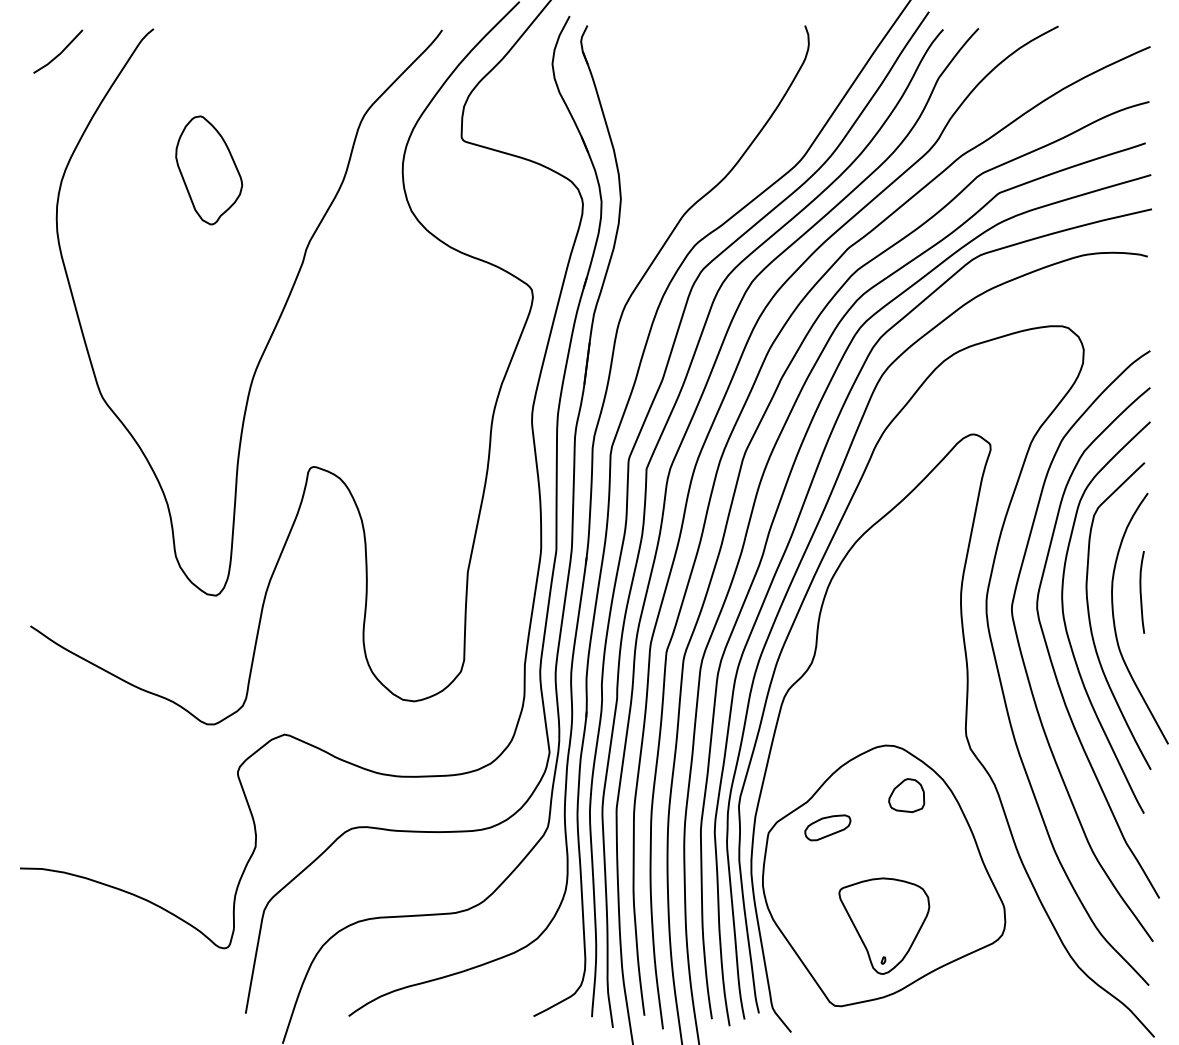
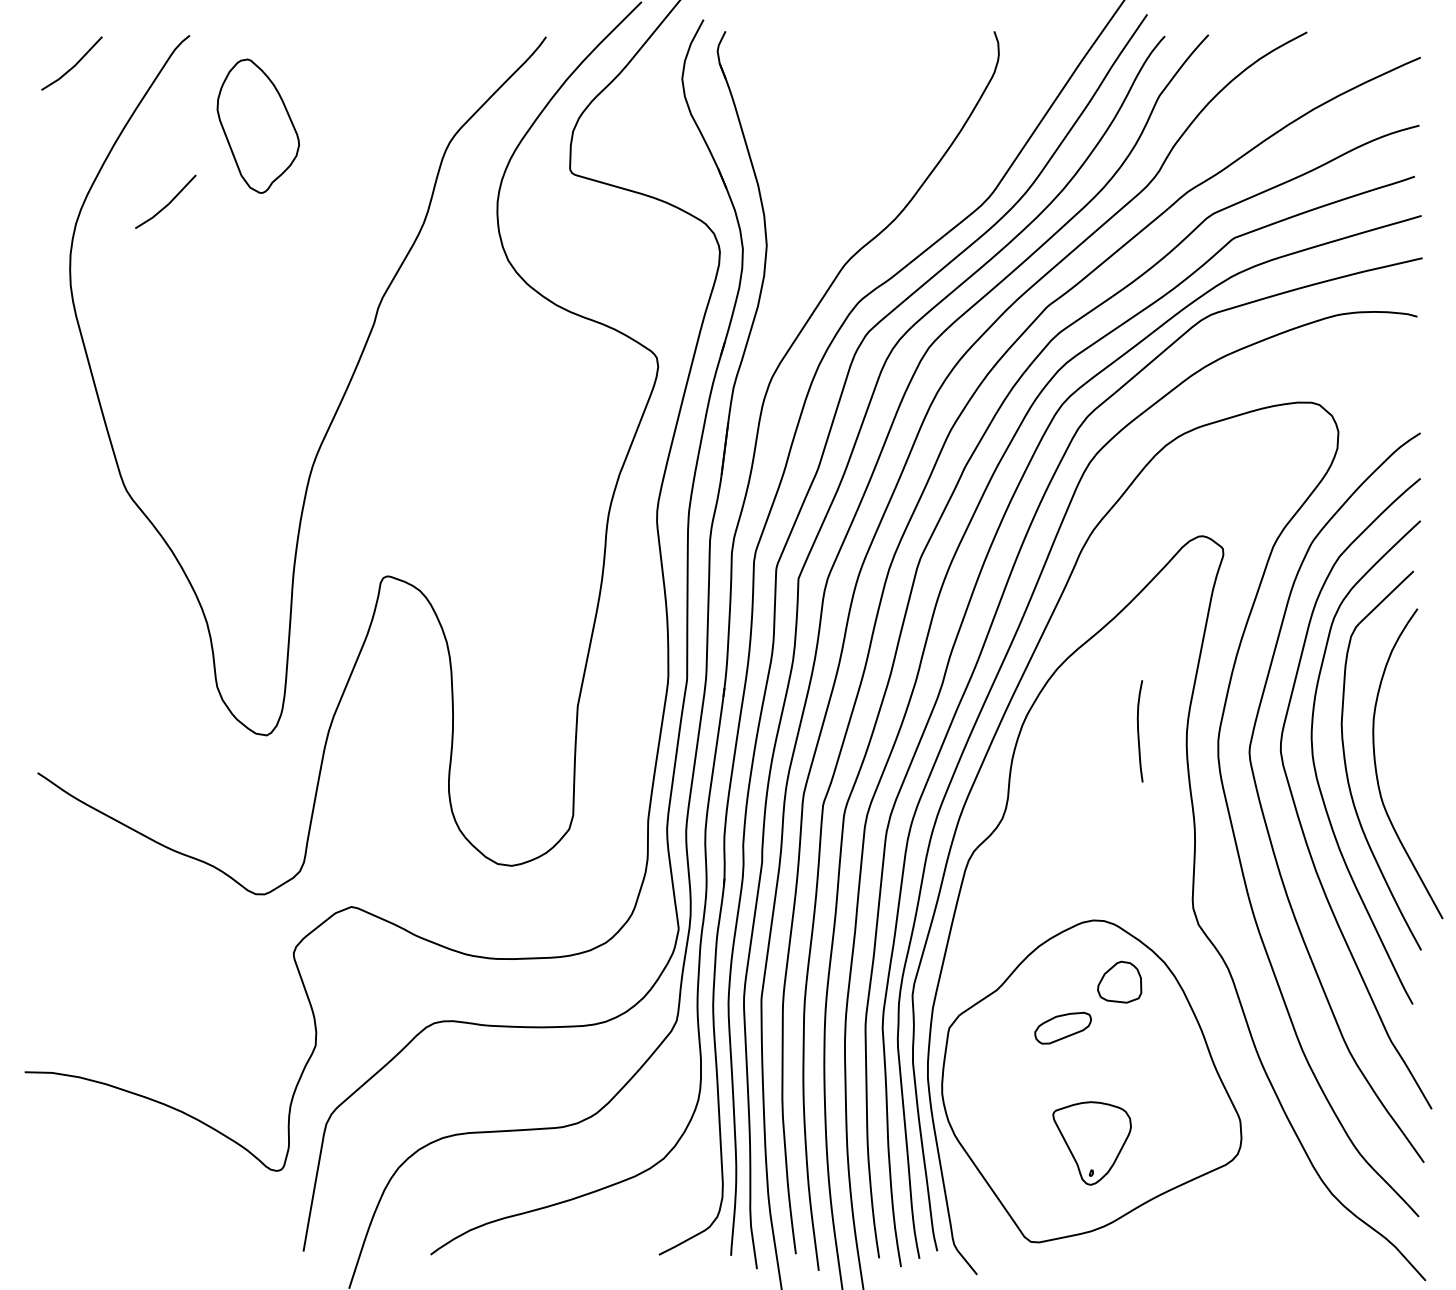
line: (136, 164) -> (168, 202), added
part: (209, 170) -> (258, 126), moved
curve: (1141, 592) -> (1139, 731), moved
part: (827, 827) -> (1062, 1027), moved
part: (884, 925) -> (1092, 1142), size x0.7

